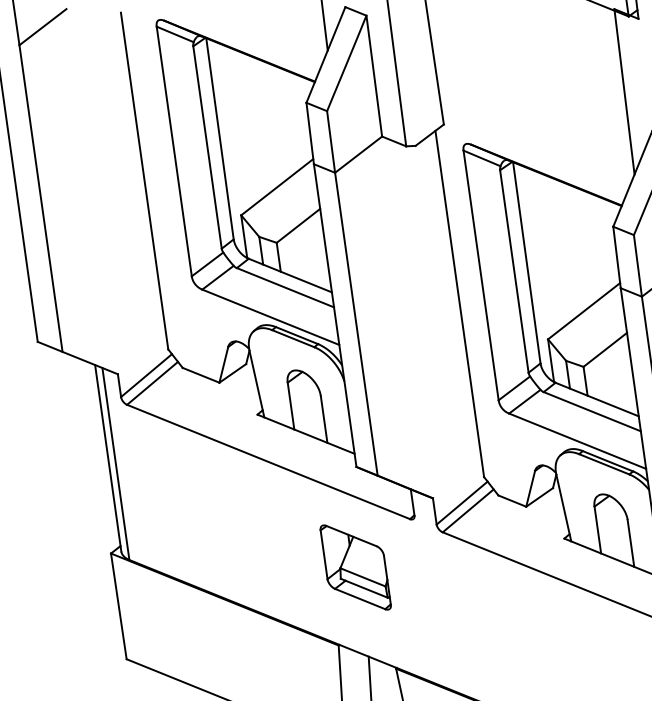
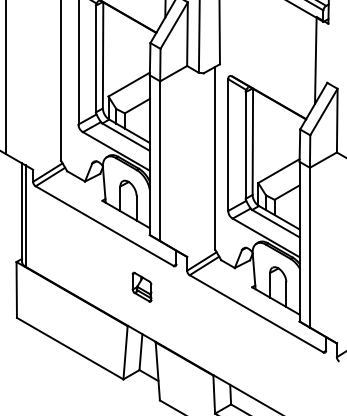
part: (354, 568) -> (141, 287), size x0.6

